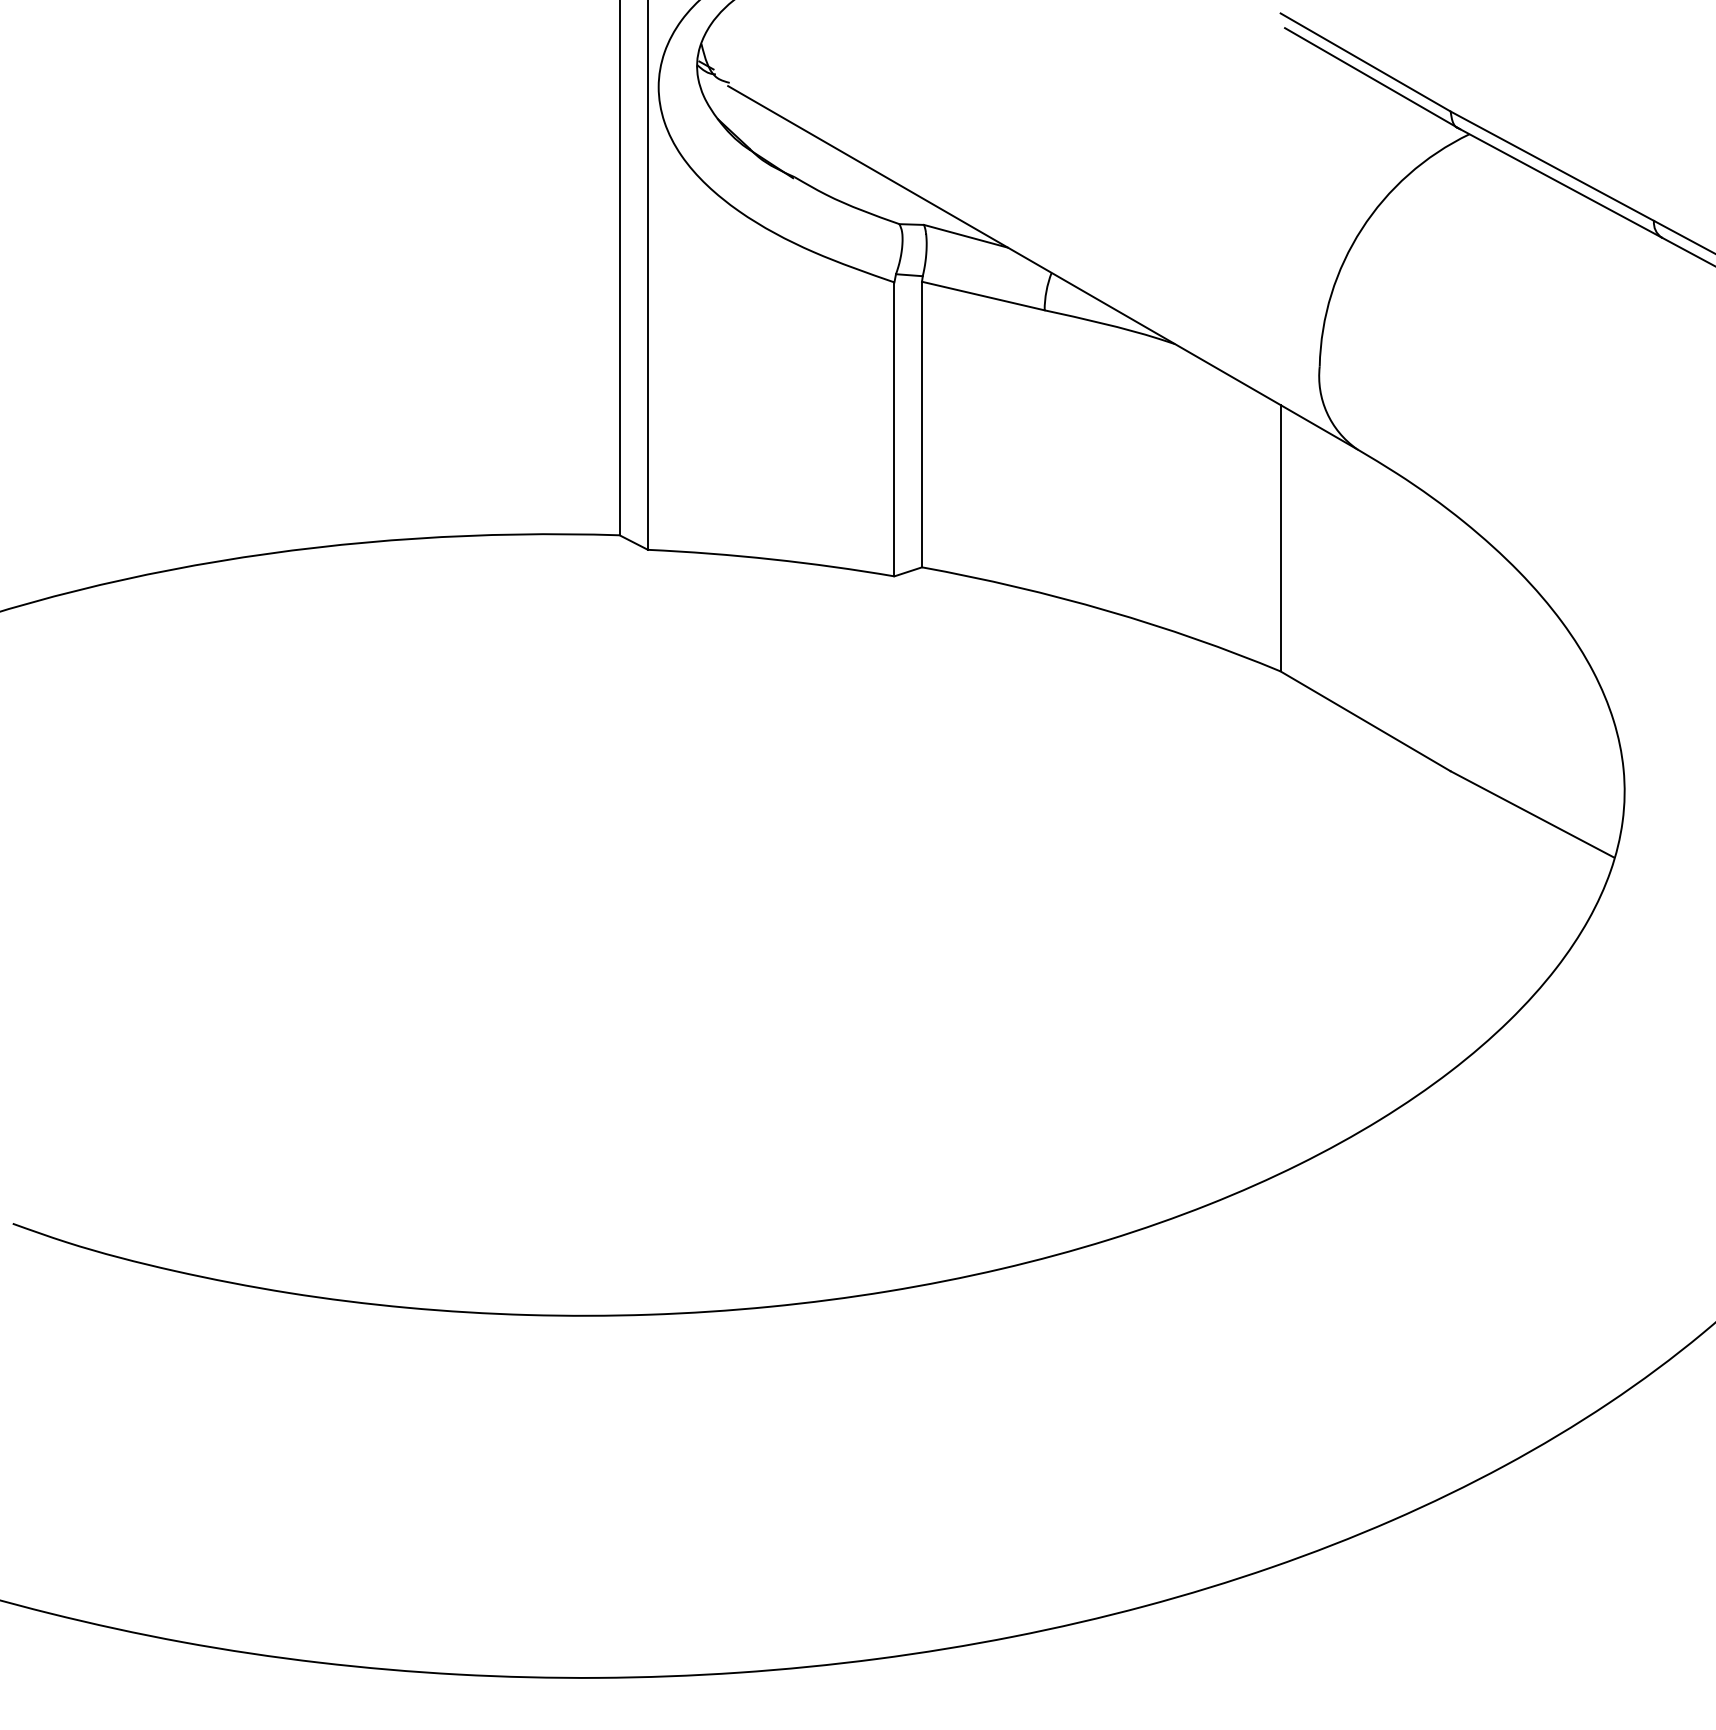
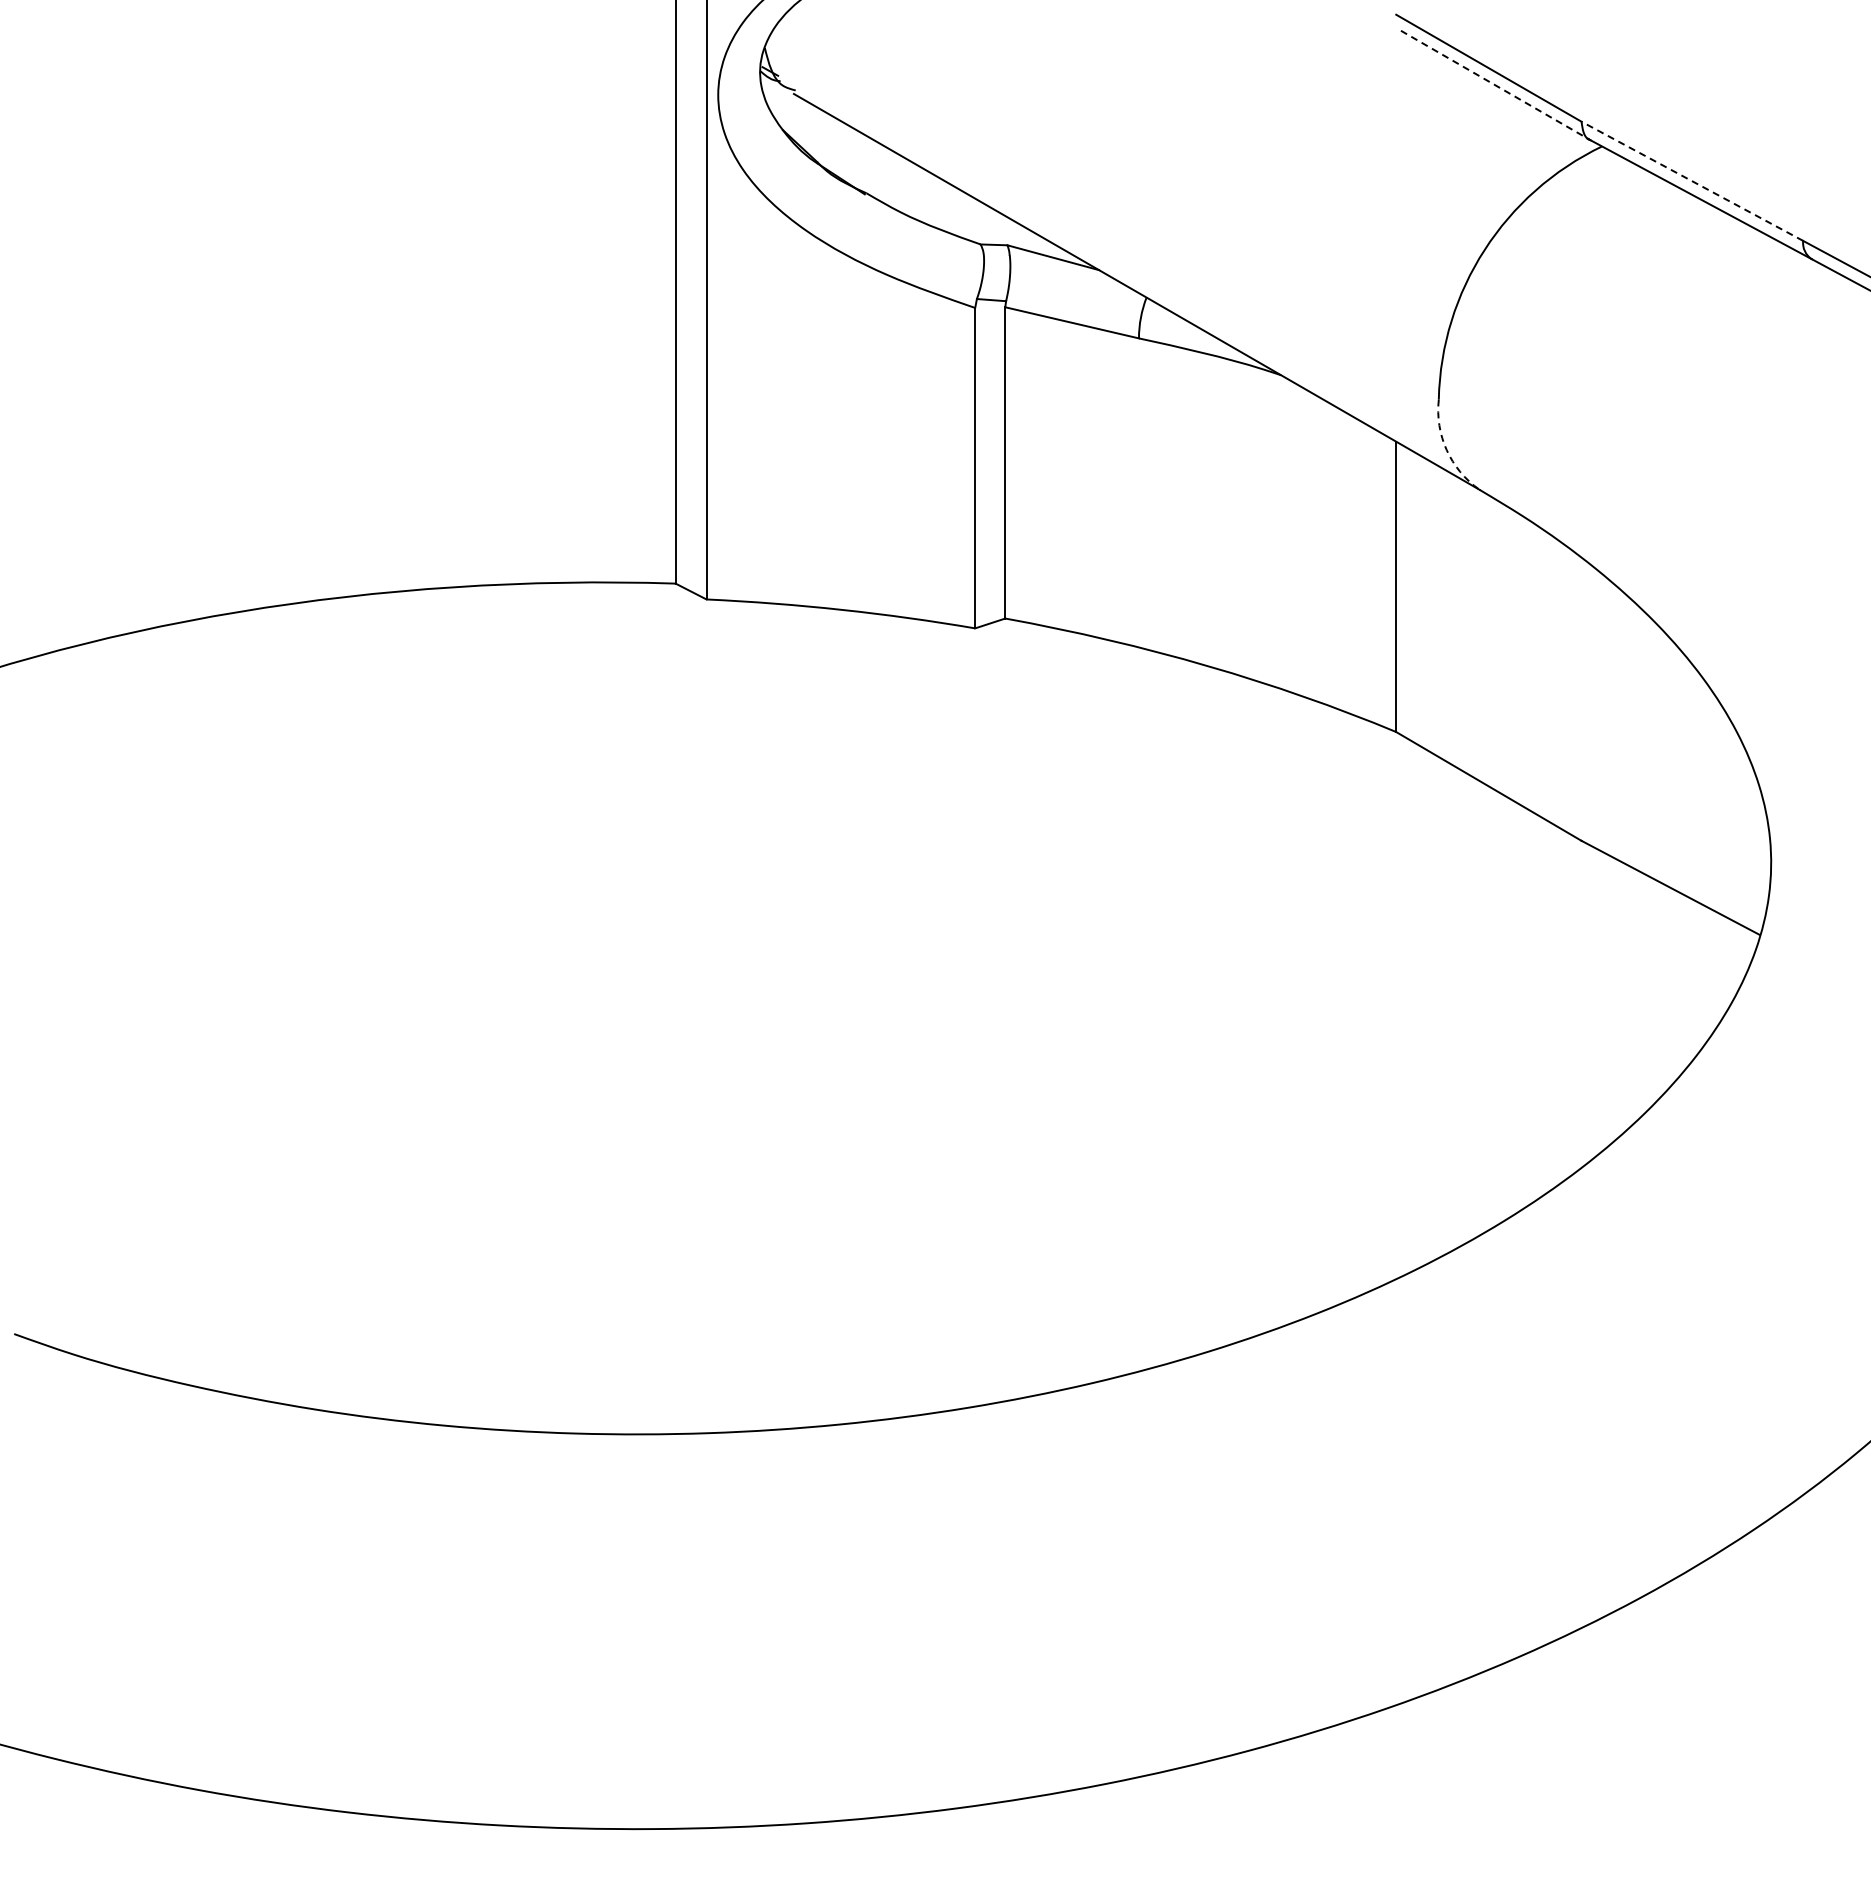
line: (1372, 79) -> (1496, 86), solid -> dashed
line: (1552, 166) -> (1692, 181), solid -> dashed
arc: (1326, 413) -> (1446, 450), solid -> dashed

